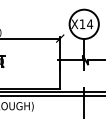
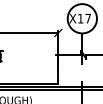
text: (90, 24) -> (88, 18), X14 -> X17

